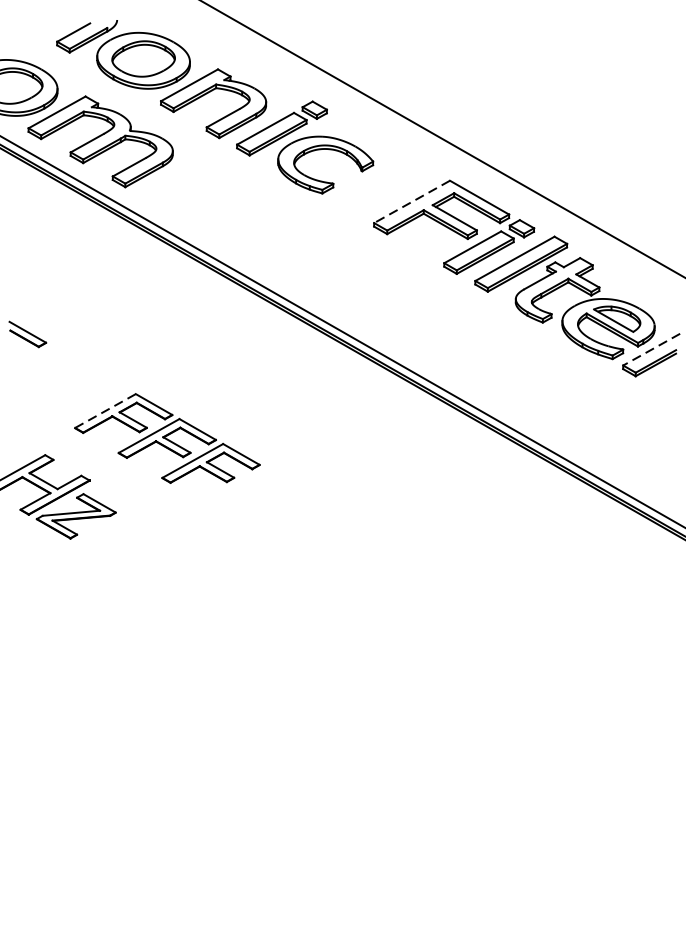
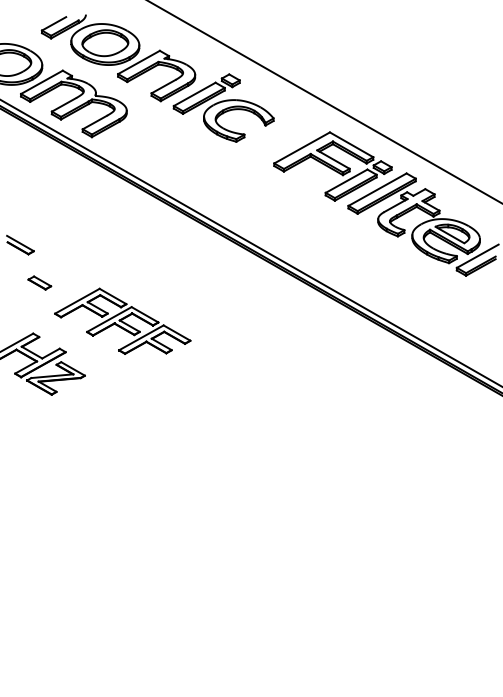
line: (412, 201) -> (302, 147), dashed -> solid
line: (651, 349) -> (477, 256), dashed -> solid
part: (53, 385) -> (39, 282), added
line: (104, 411) -> (76, 301), dashed -> solid

